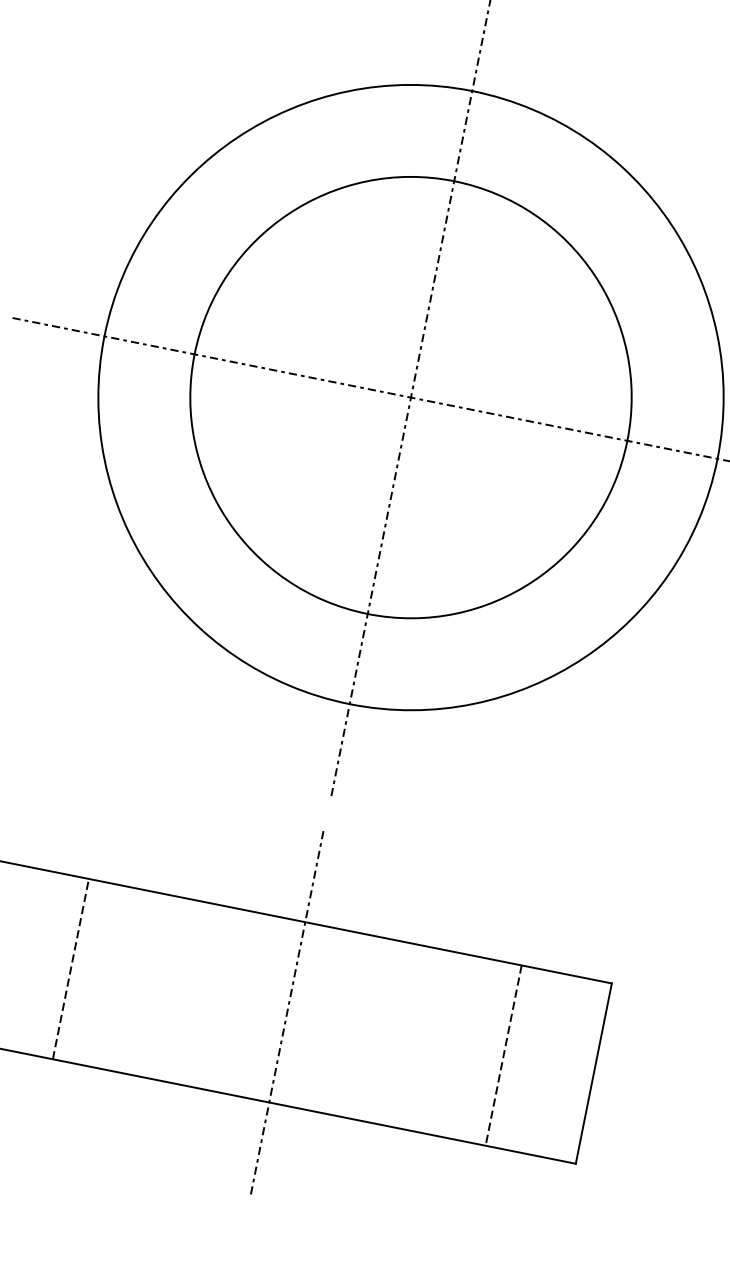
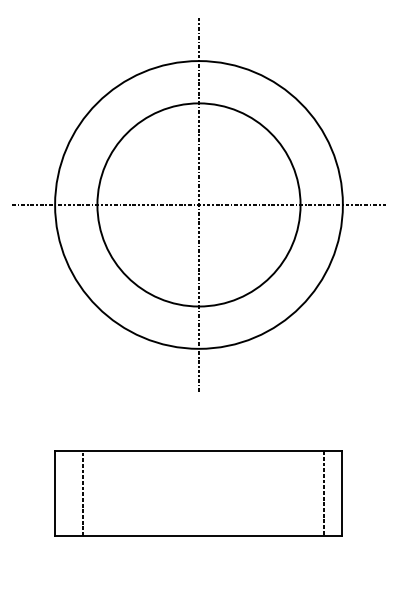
line: (71, 969) -> (83, 493), moved
line: (287, 1012) -> (198, 493), removed
line: (504, 1055) -> (324, 493), moved

